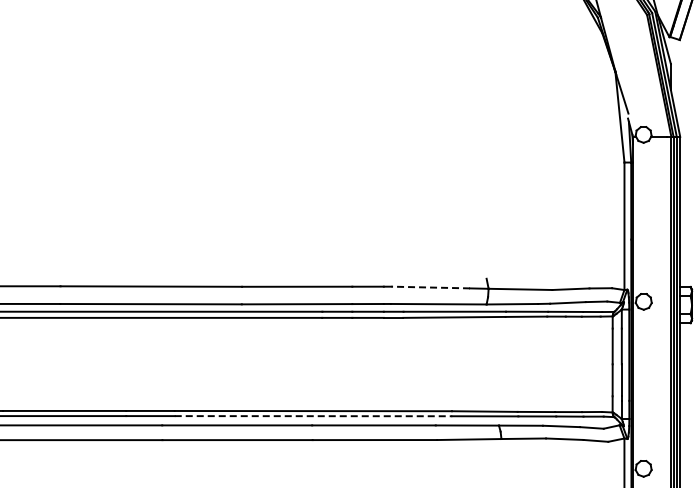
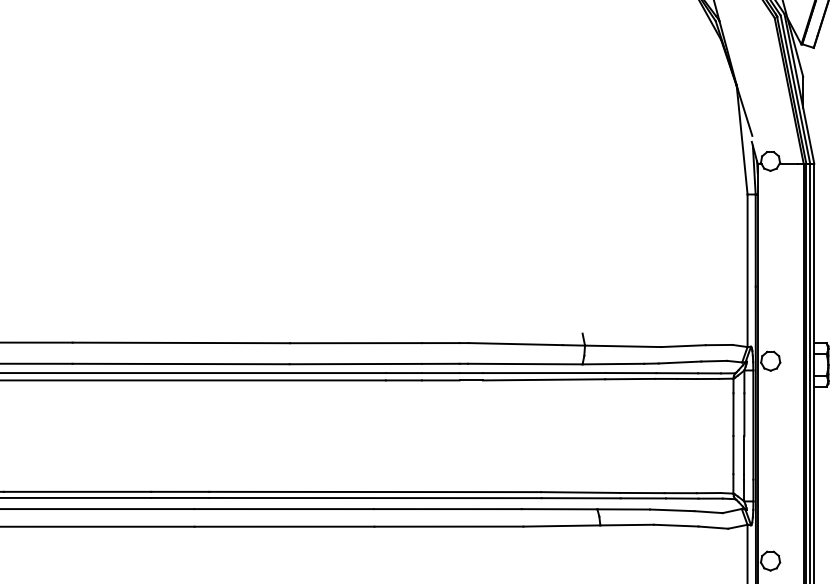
line: (430, 287) -> (515, 344), dashed -> solid
line: (313, 416) -> (375, 498), dashed -> solid

